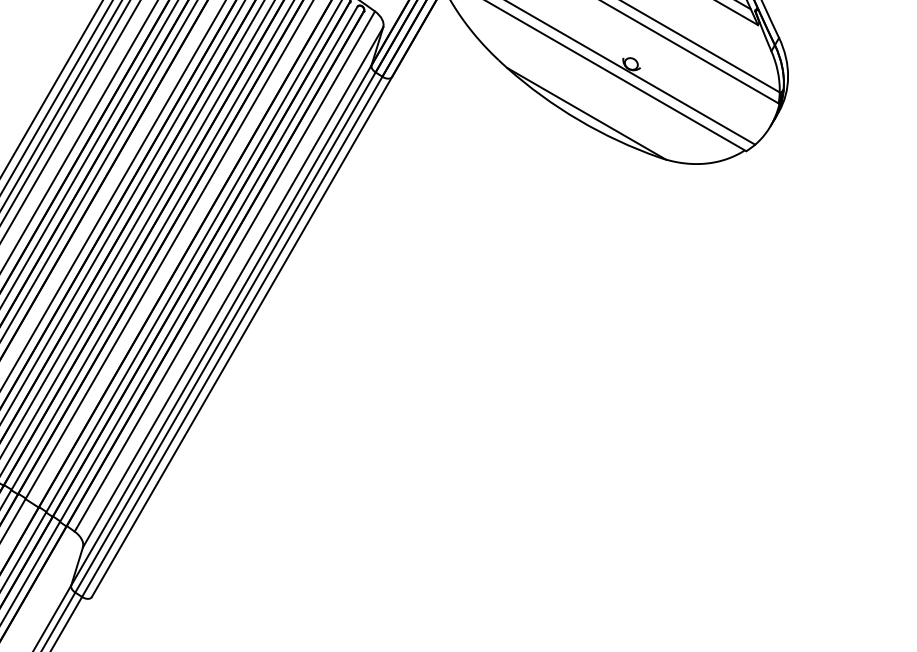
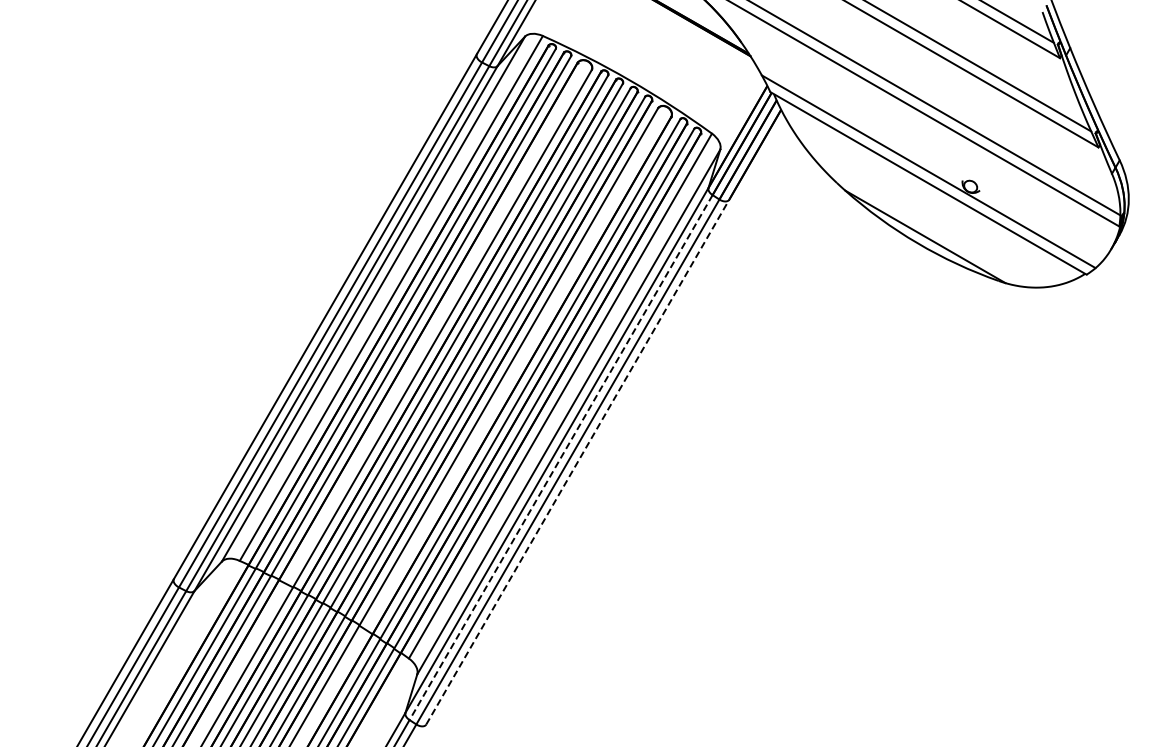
line: (224, 333) -> (560, 458), solid -> dashed
line: (242, 336) -> (578, 461), solid -> dashed

